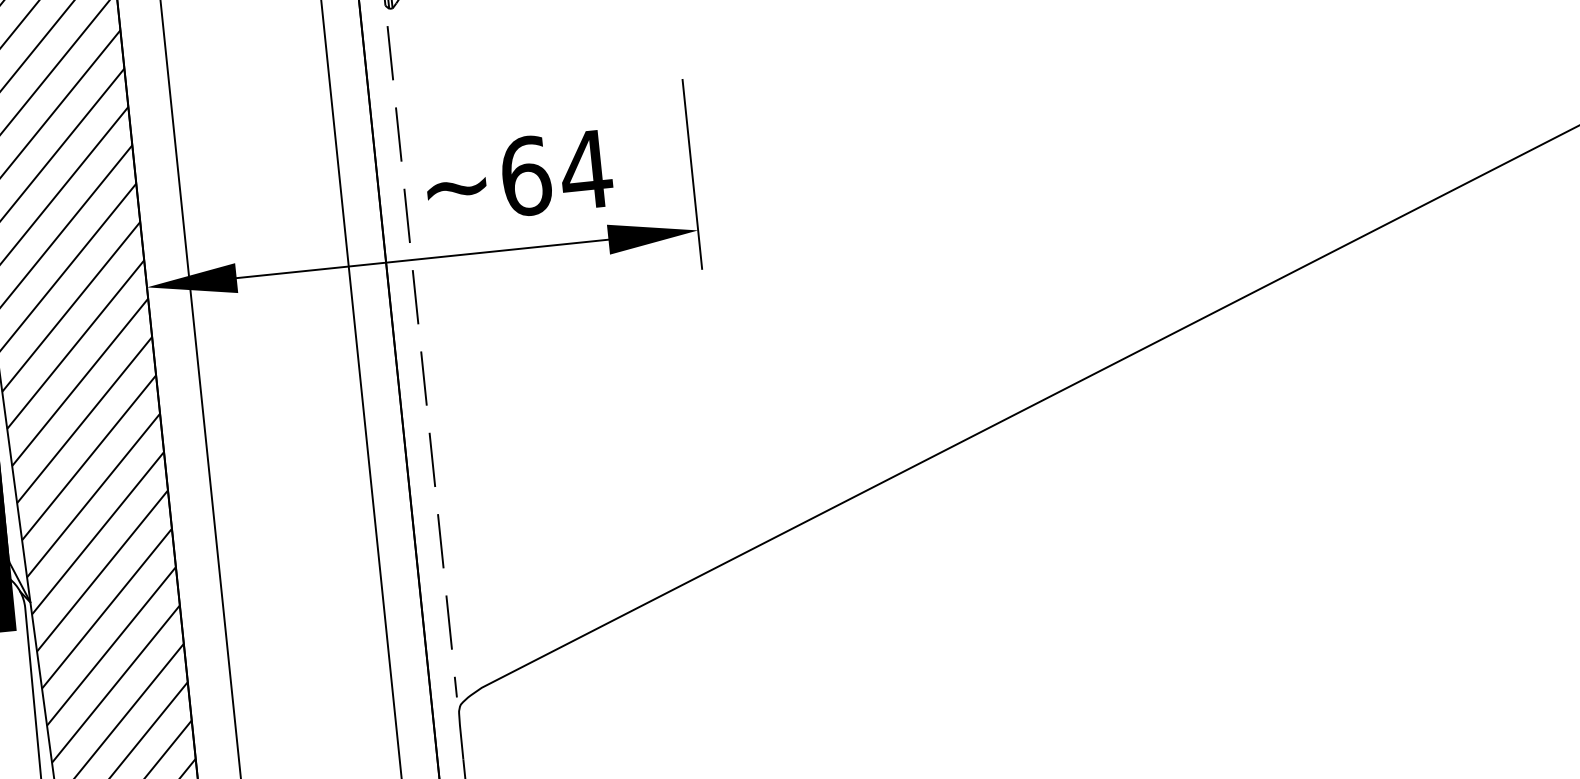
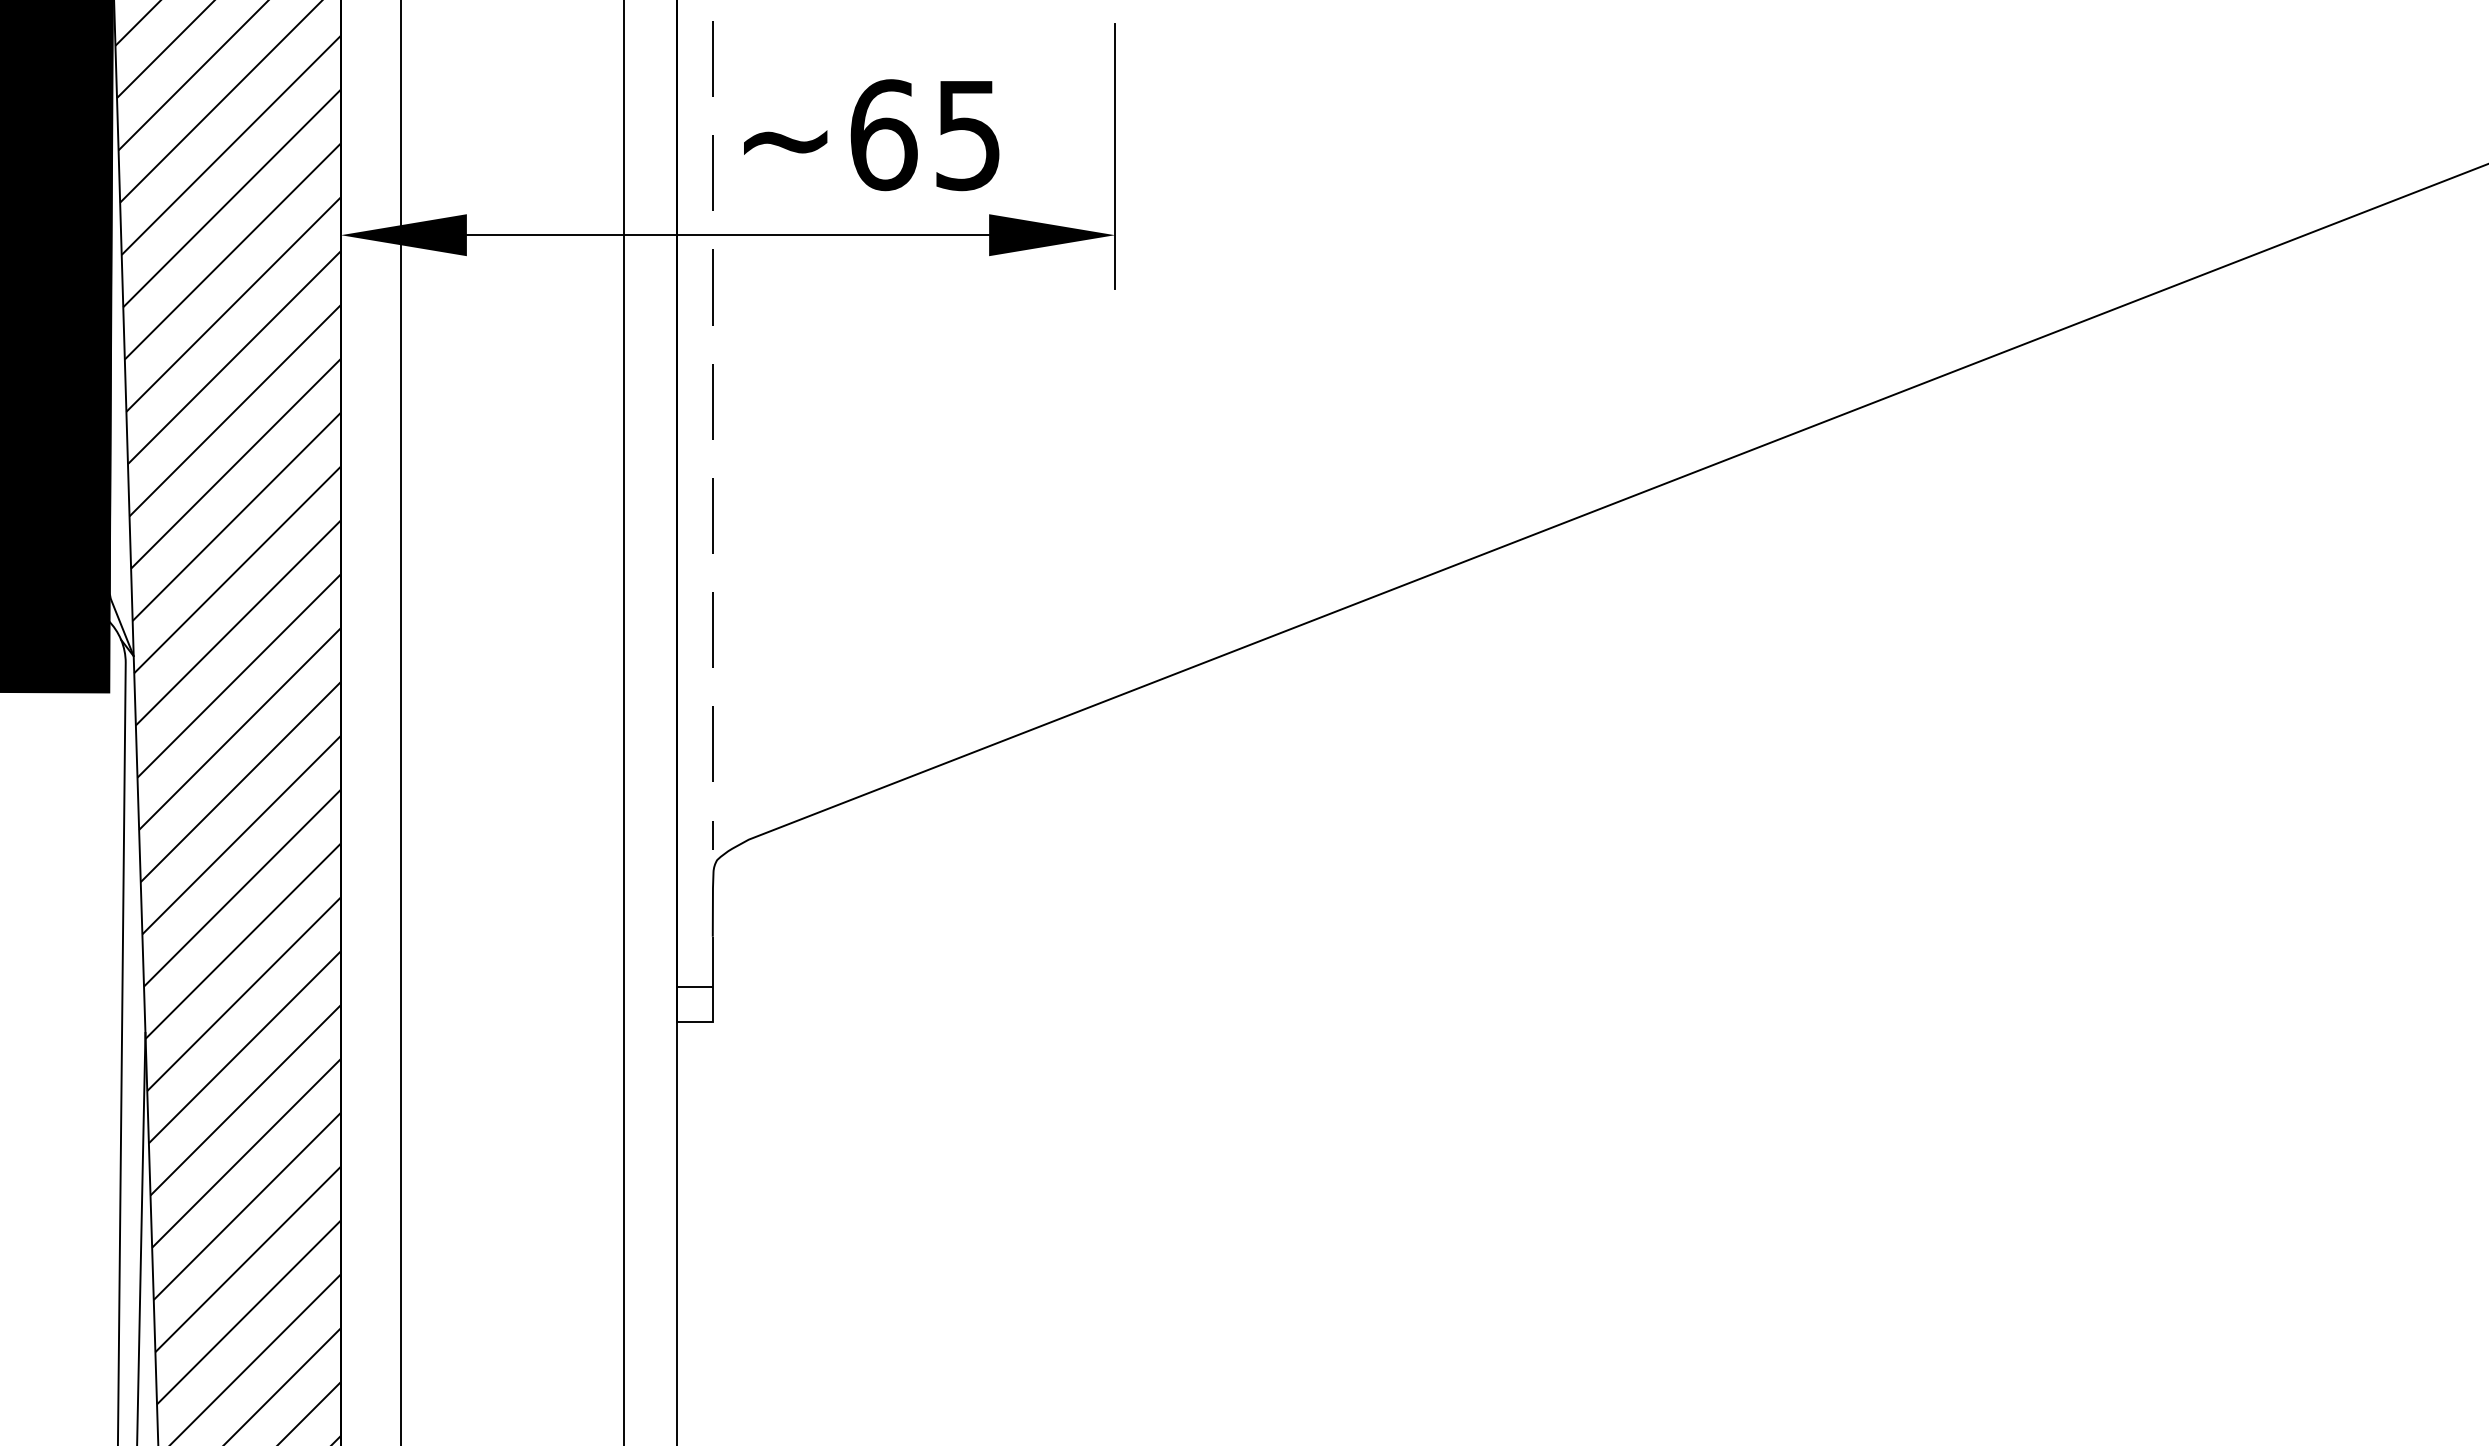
text: (585, 171) -> (967, 136), ~64 -> ~65

